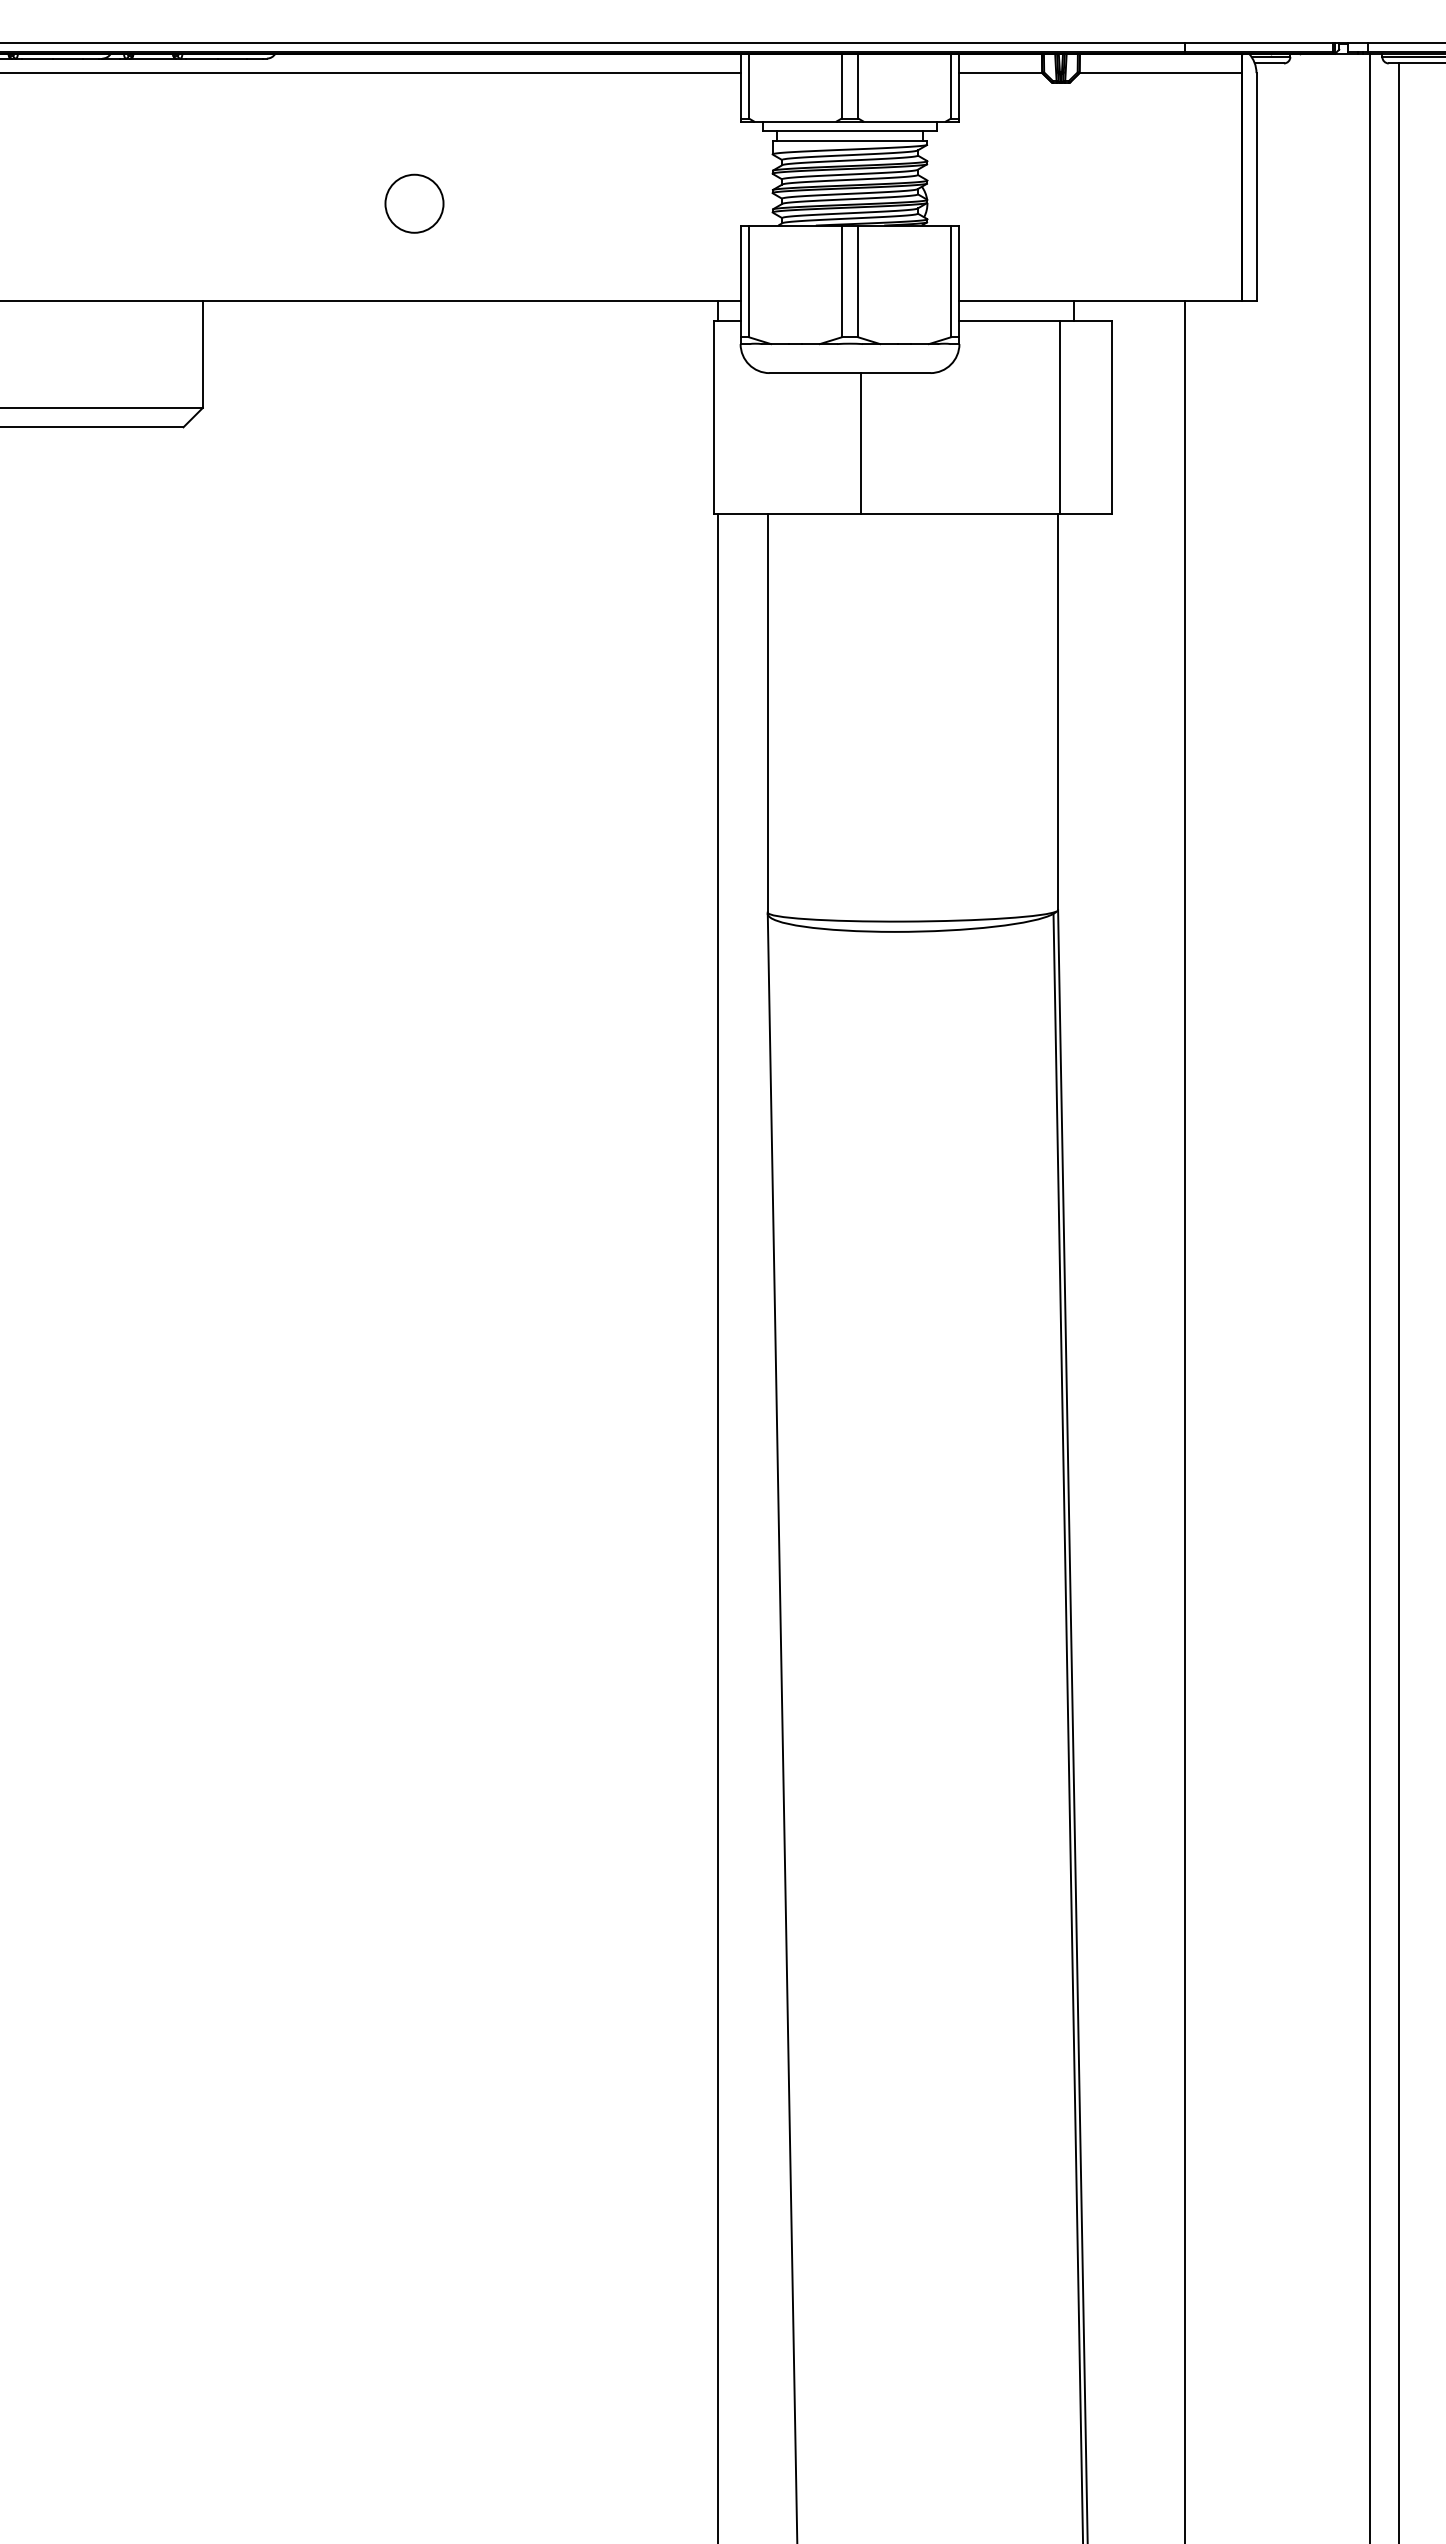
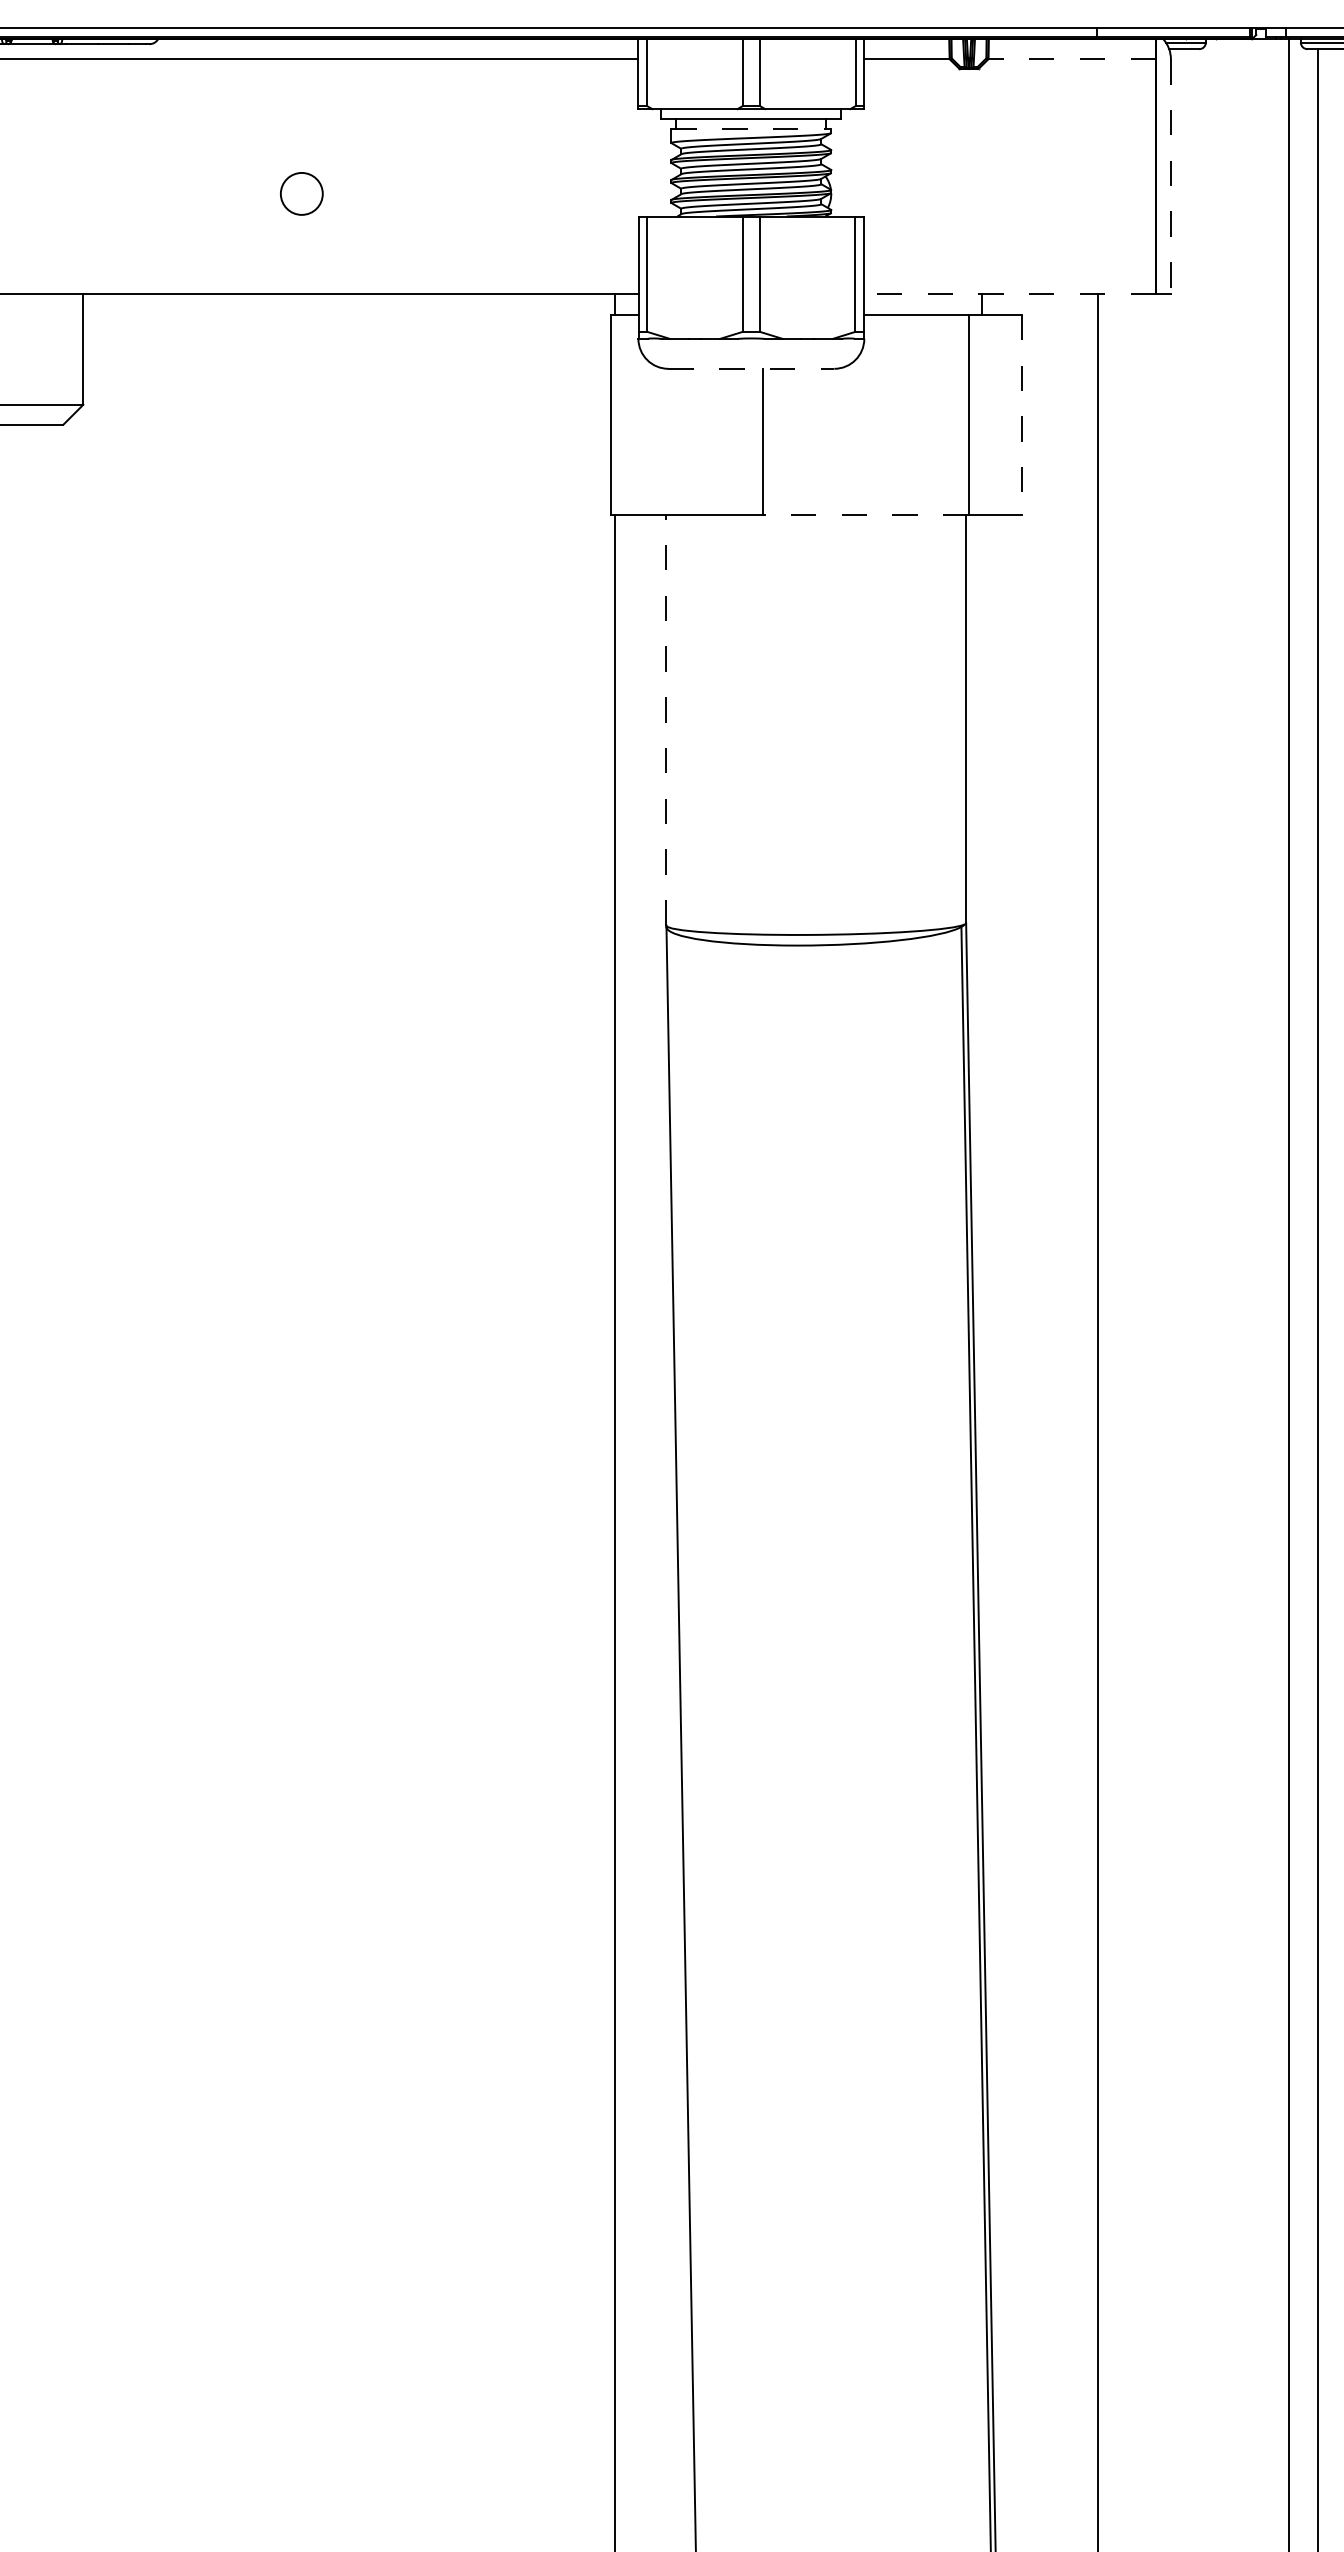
line: (1160, 73) -> (1071, 59), solid -> dashed
line: (850, 140) -> (751, 128), solid -> dashed
line: (1256, 186) -> (1170, 176), solid -> dashed
circle: (414, 203) -> (301, 193), size x0.7
line: (1100, 300) -> (1009, 293), solid -> dashed
line: (850, 373) -> (751, 369), solid -> dashed
line: (1112, 417) -> (1022, 414), solid -> dashed
line: (960, 514) -> (865, 514), solid -> dashed
line: (767, 712) -> (666, 719), solid -> dashed

